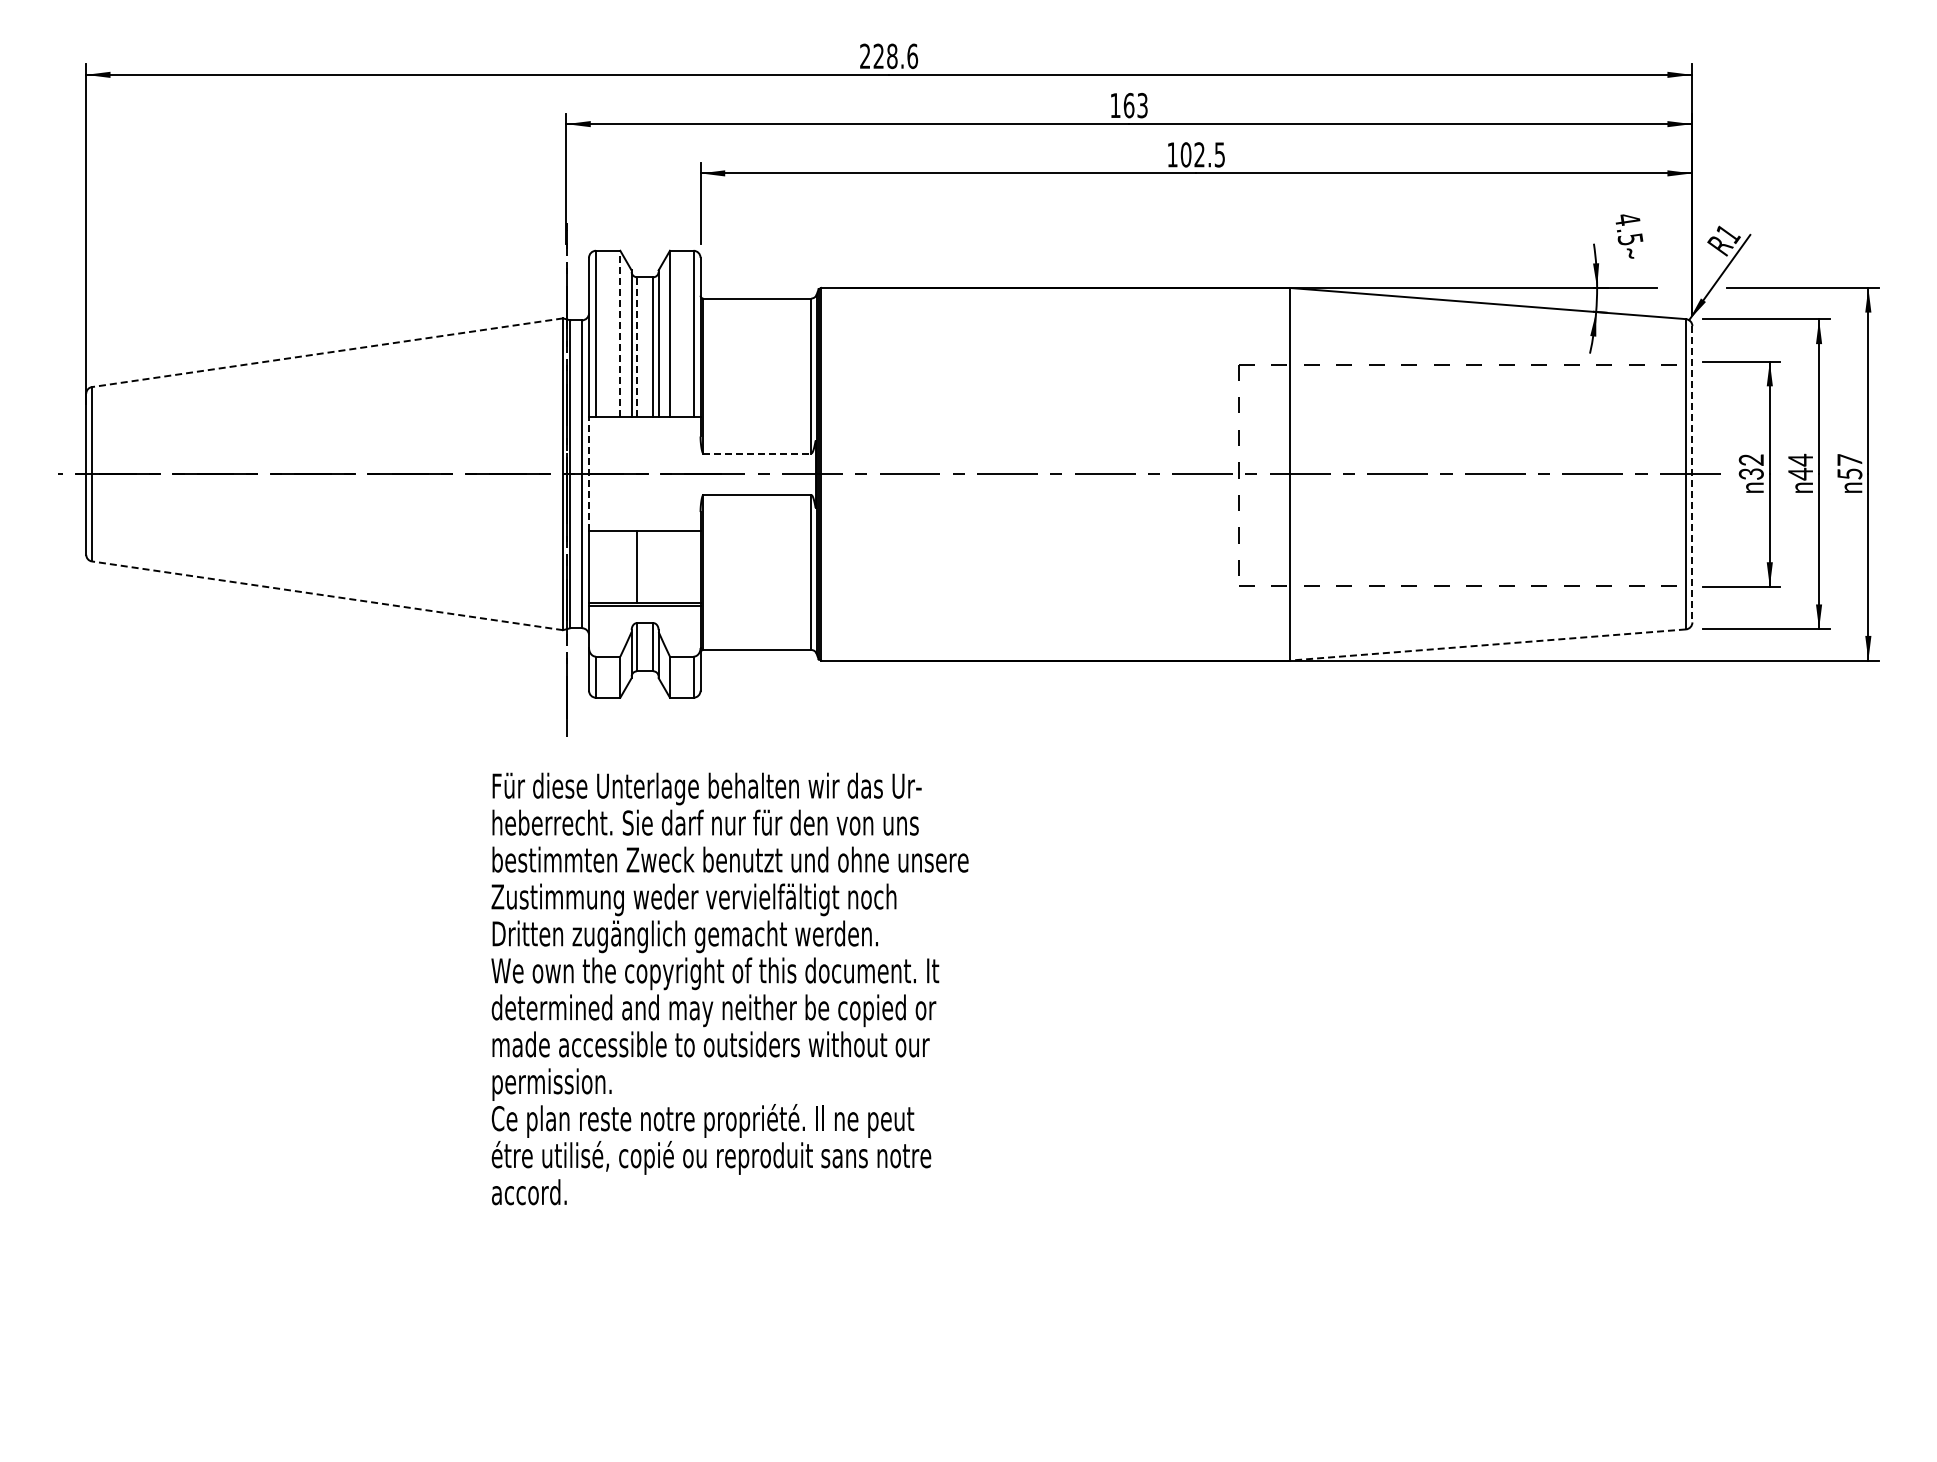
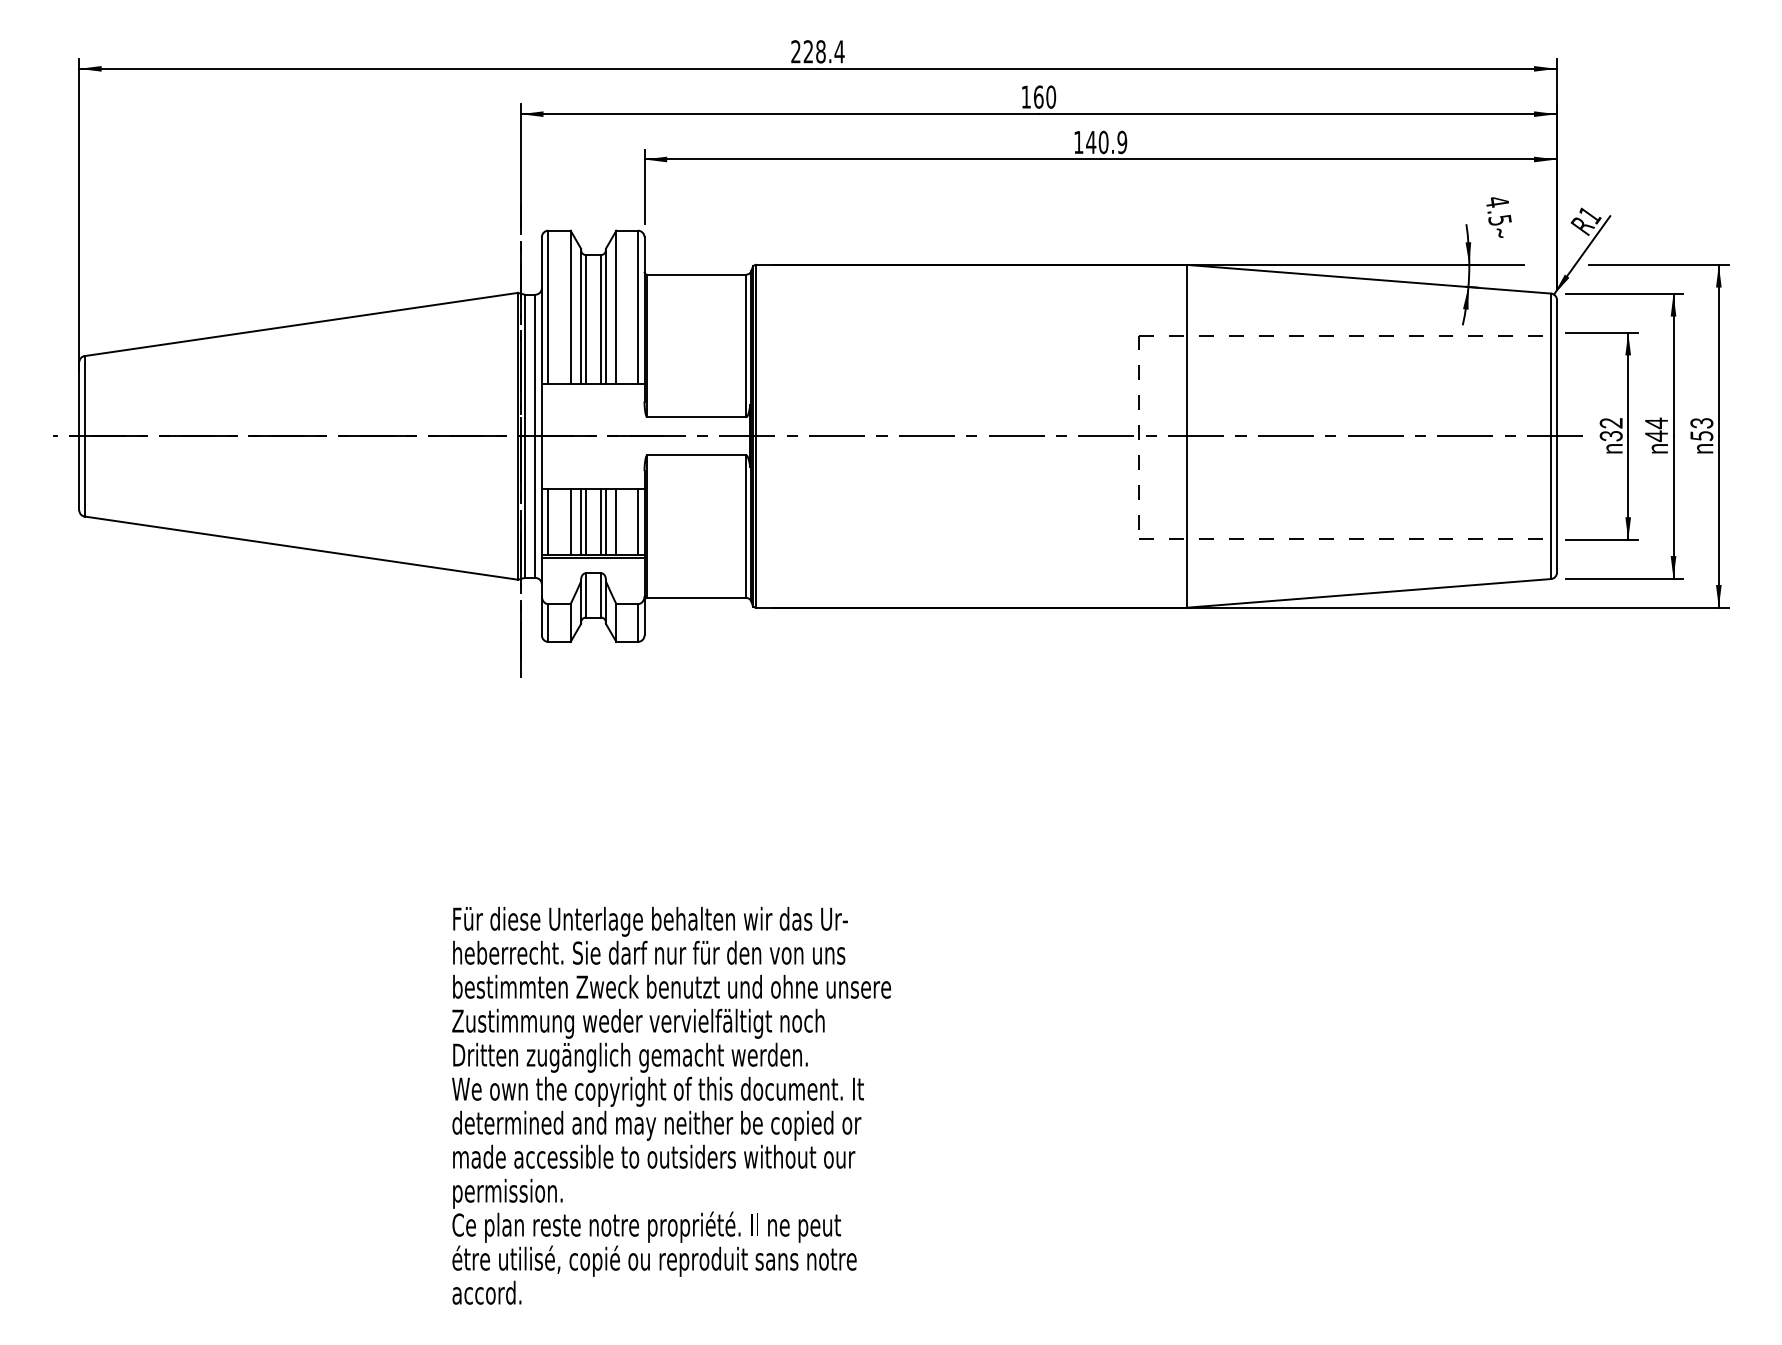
text: (912, 55) -> (839, 51), 228.6 -> 228.4
text: (1142, 105) -> (1051, 97), 163 -> 160
text: (1202, 154) -> (1106, 142), 102.5 -> 140.9
line: (620, 333) -> (570, 306), dashed -> solid
line: (636, 346) -> (585, 318), dashed -> solid
line: (327, 352) -> (301, 324), dashed -> solid
line: (757, 453) -> (696, 417), dashed -> solid
text: (1849, 459) -> (1701, 422), 57 -> 53
line: (589, 474) -> (542, 436), dashed -> solid
line: (1692, 474) -> (1557, 436), dashed -> solid
line: (596, 567) -> (548, 522), added
line: (620, 567) -> (570, 522), added
line: (631, 567) -> (580, 522), added
line: (653, 567) -> (601, 522), added
line: (658, 567) -> (605, 522), added
line: (669, 567) -> (615, 522), added
line: (693, 567) -> (637, 522), added
line: (327, 595) -> (301, 547), dashed -> solid
line: (1488, 645) -> (1369, 593), dashed -> solid
text: (729, 988) -> (671, 1105), moved

